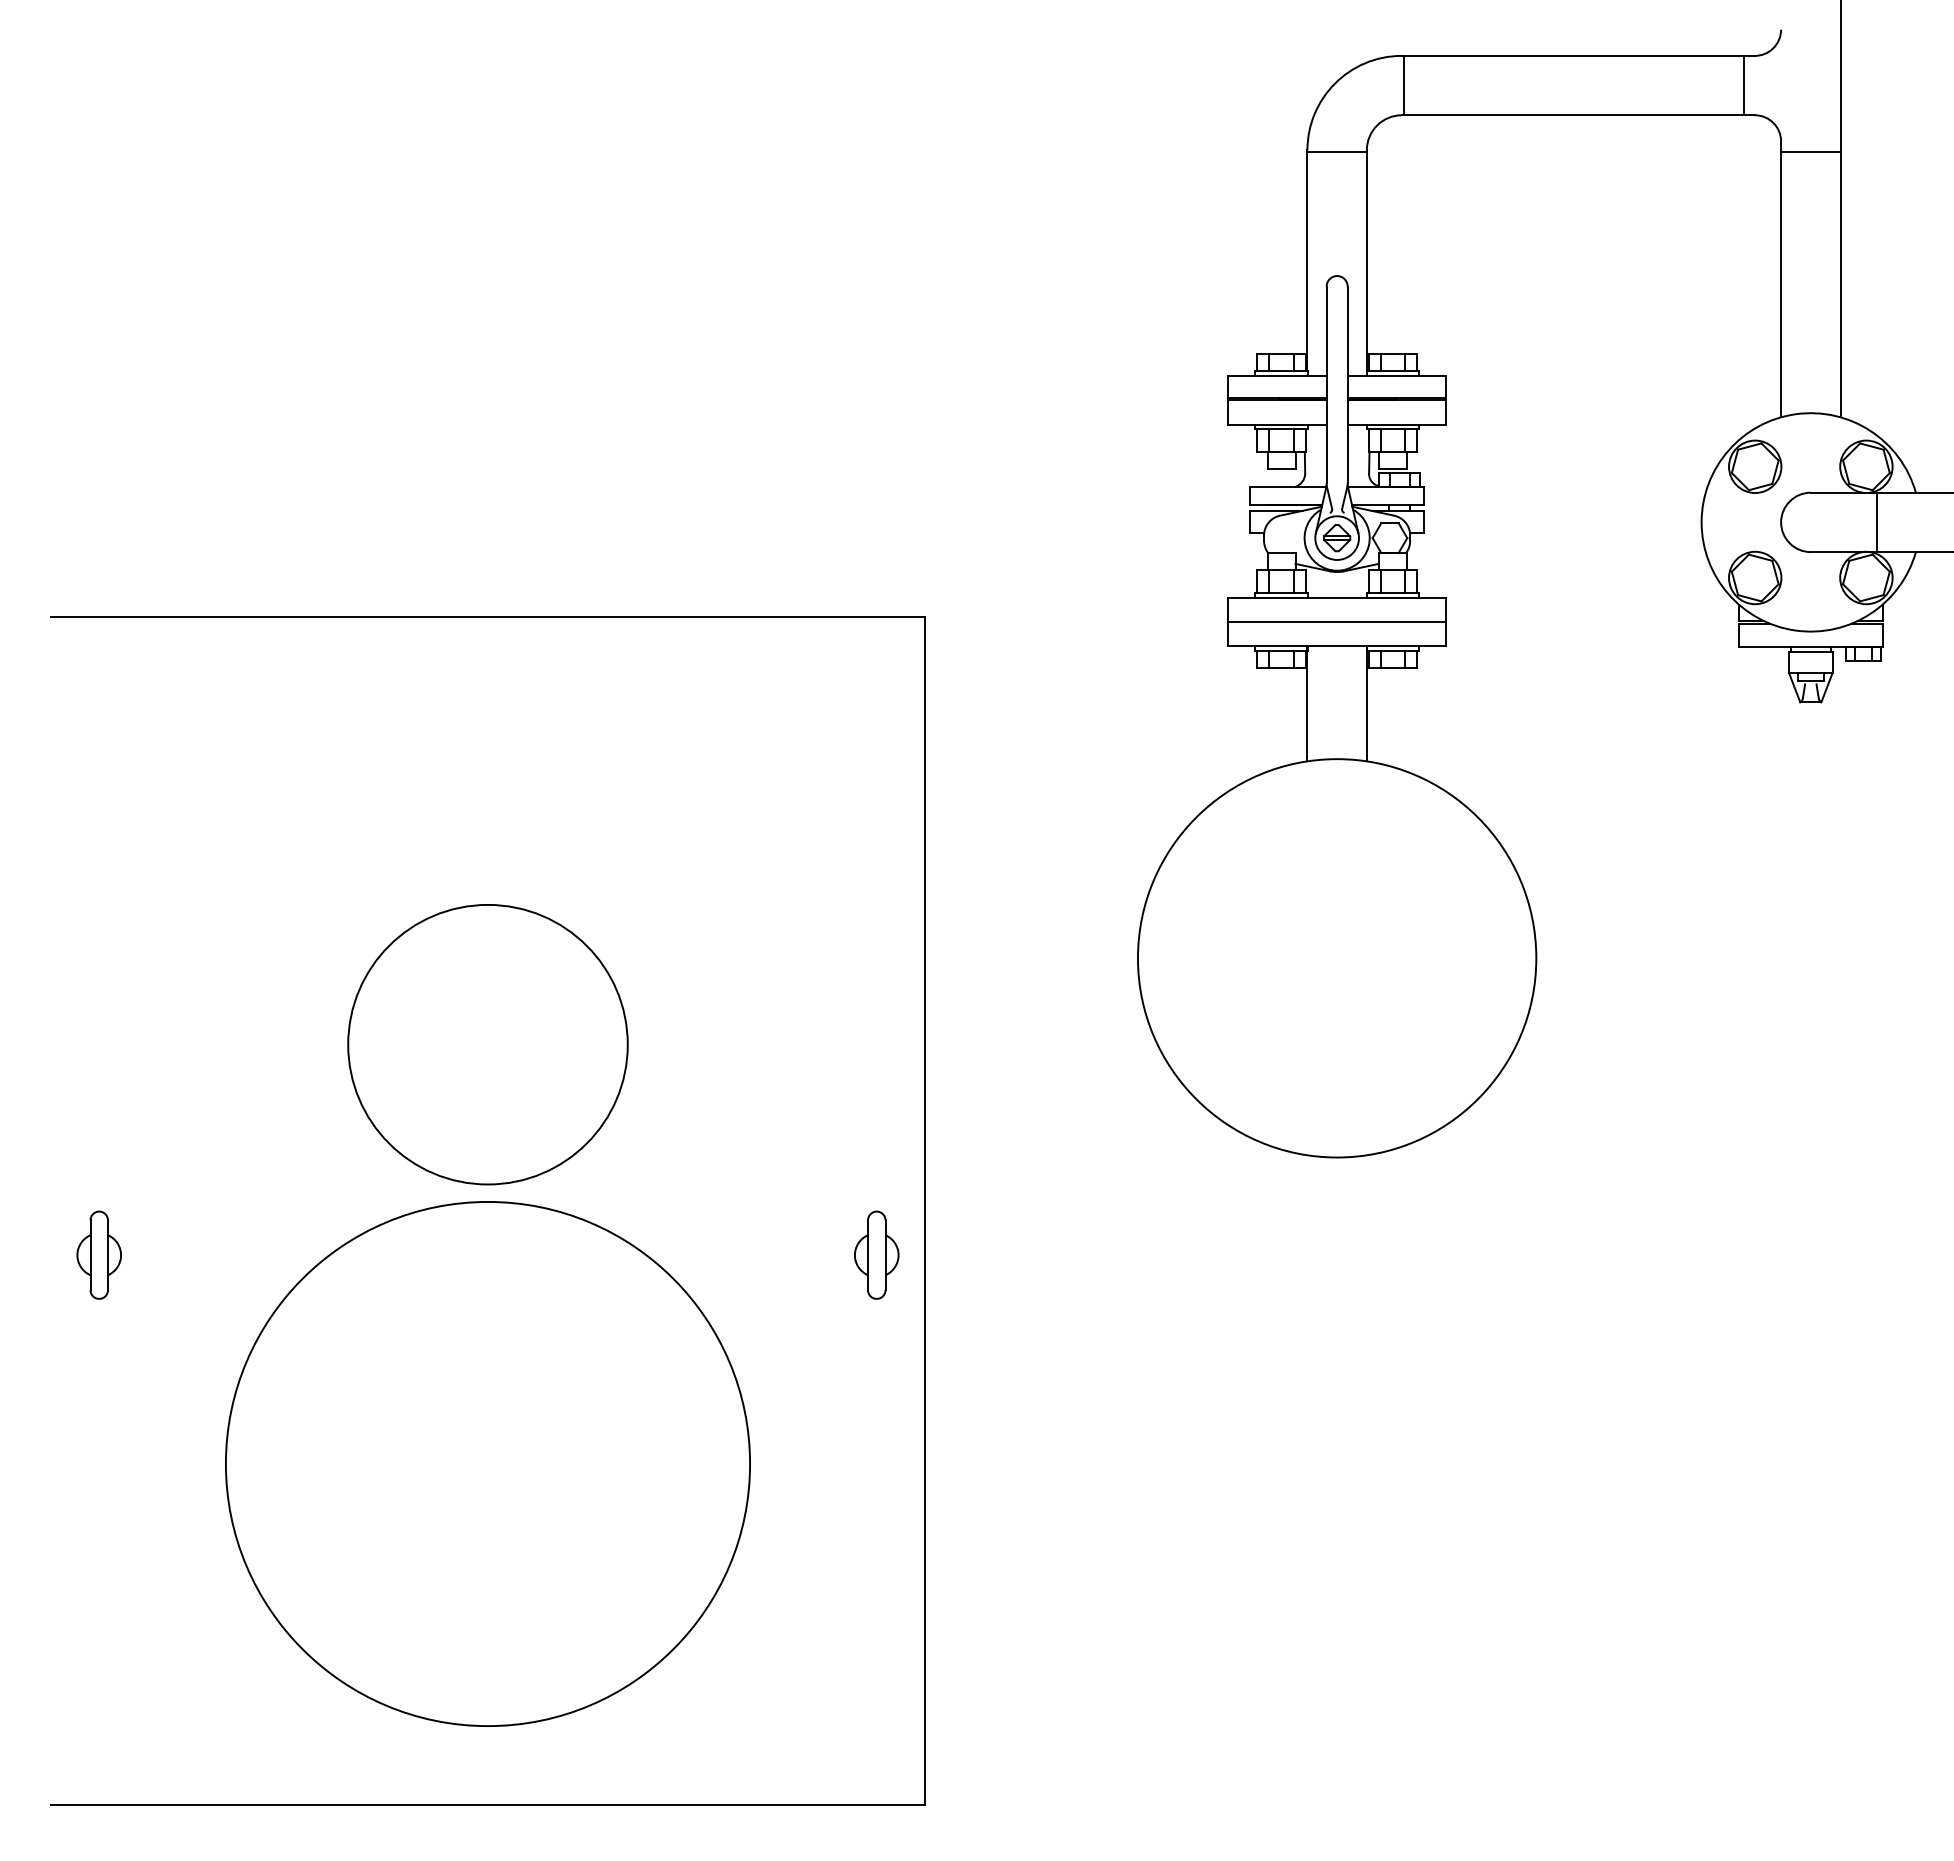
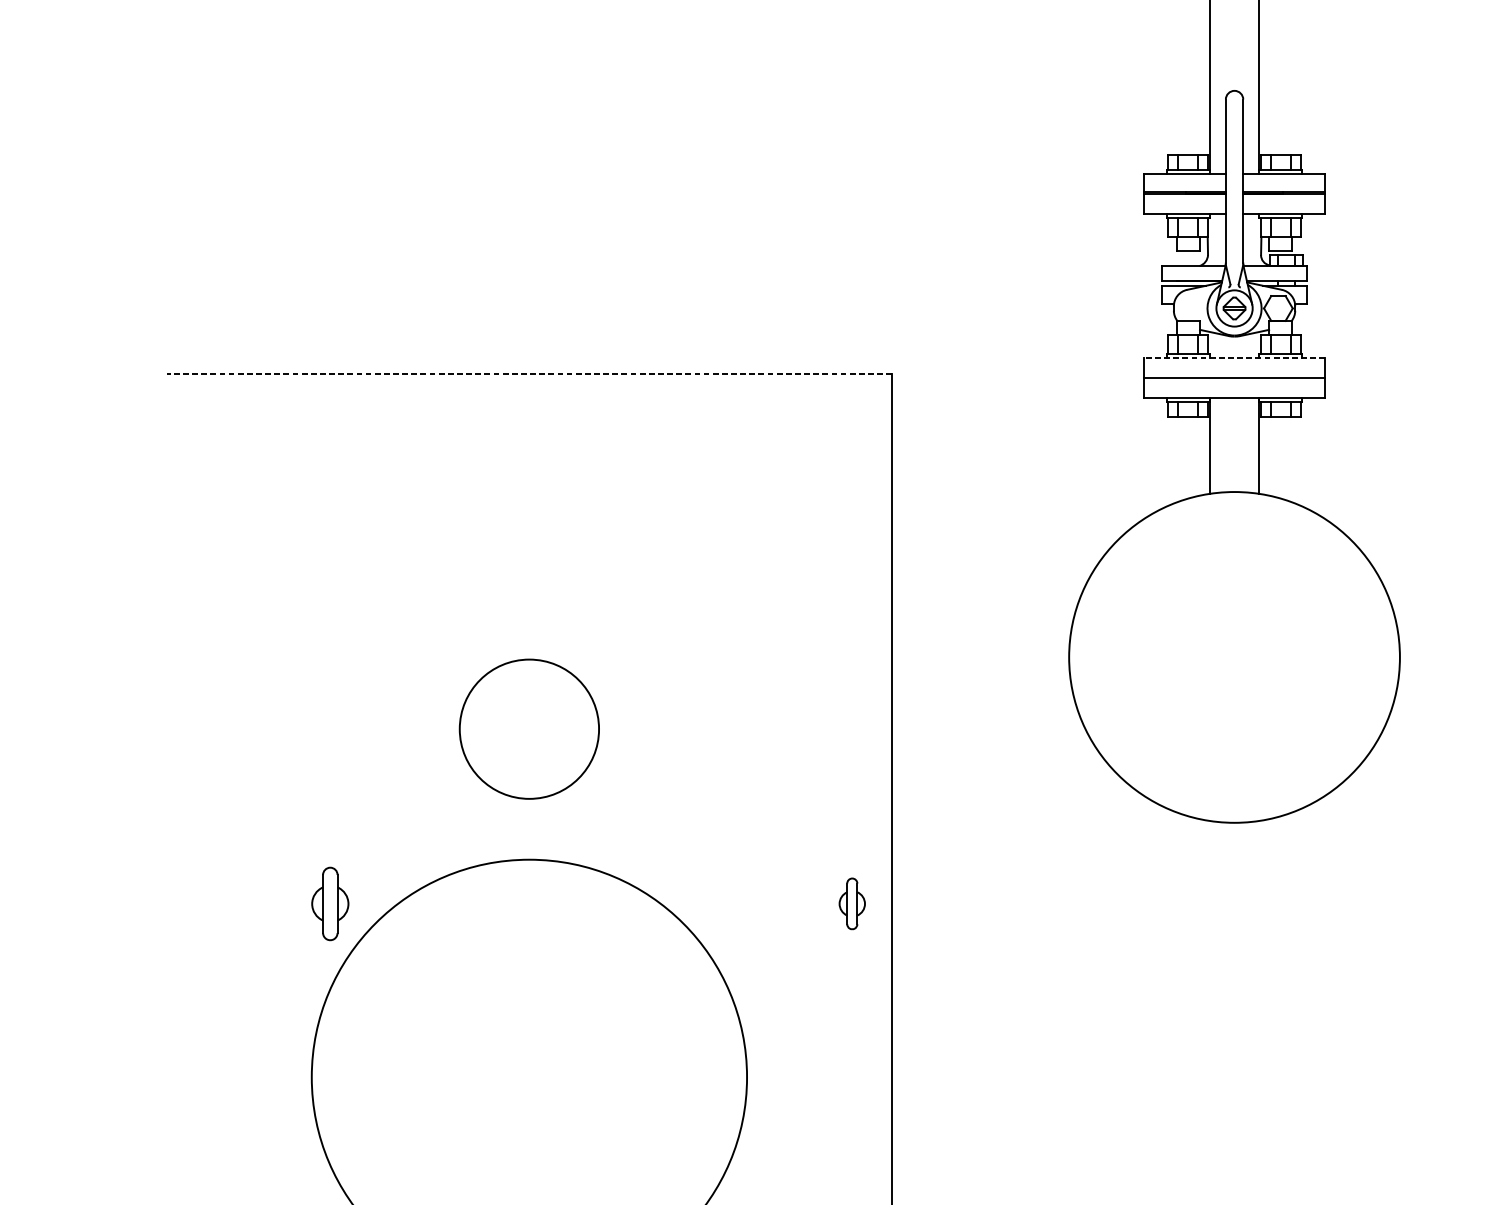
line: (1336, 597) -> (1234, 357), solid -> dashed
line: (488, 616) -> (529, 373), solid -> dashed
circle: (487, 1044) -> (529, 728), size x0.6
part: (98, 1254) -> (329, 903), moved
part: (876, 1254) -> (852, 903), size x0.7

